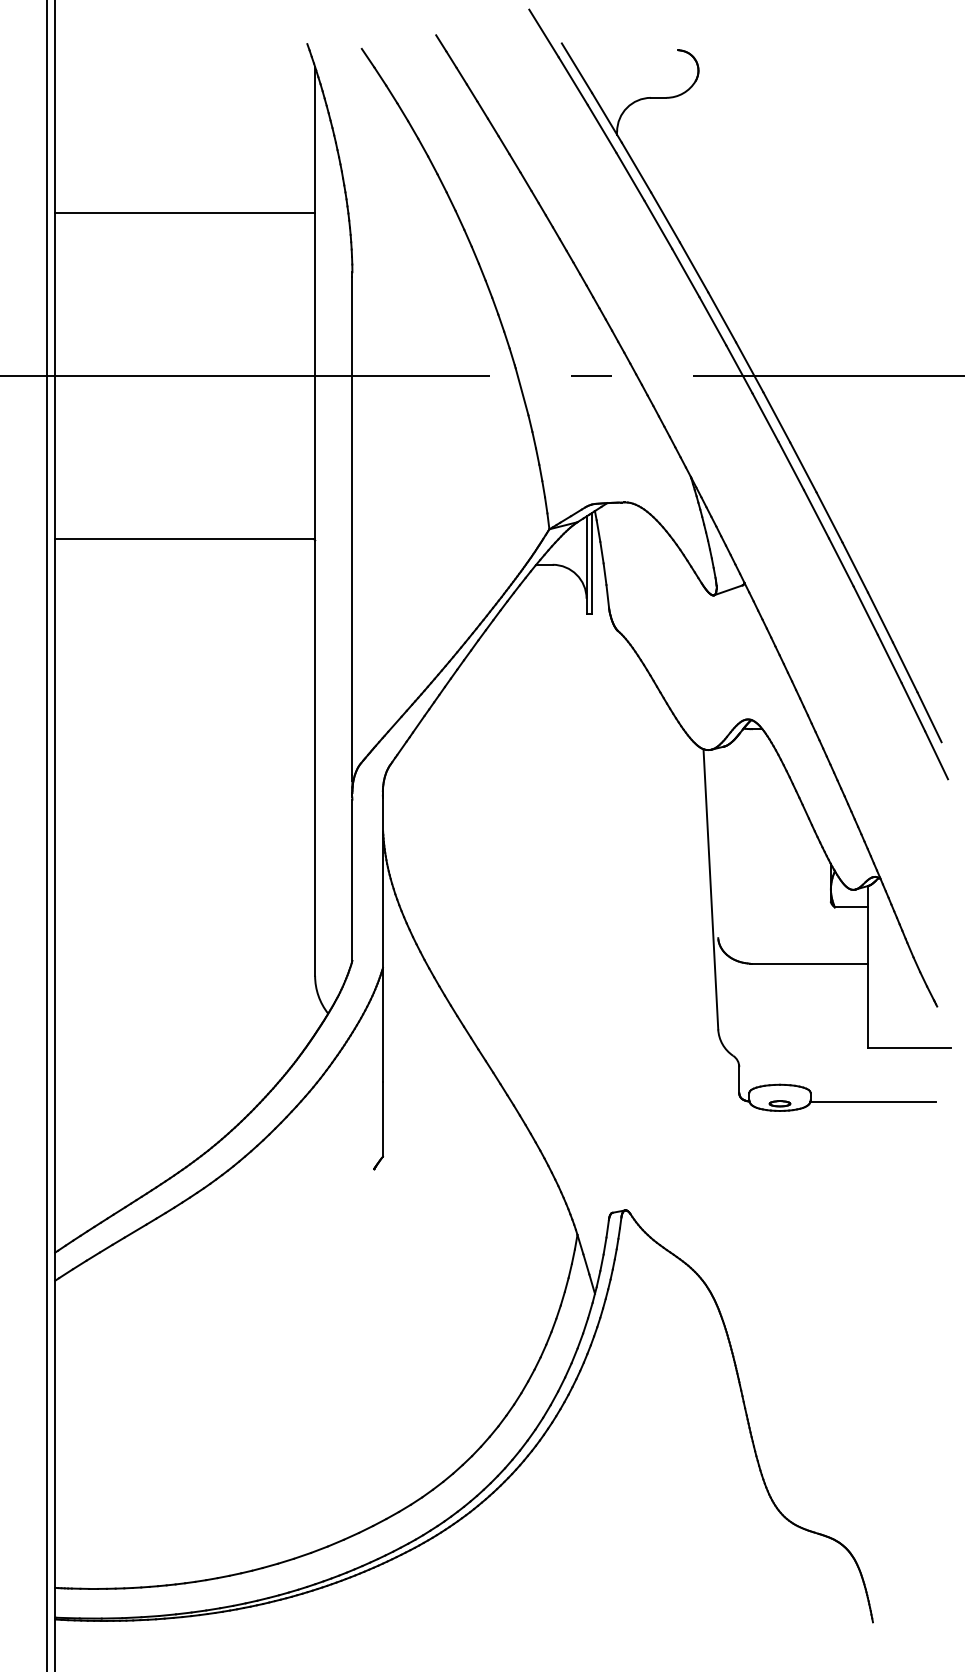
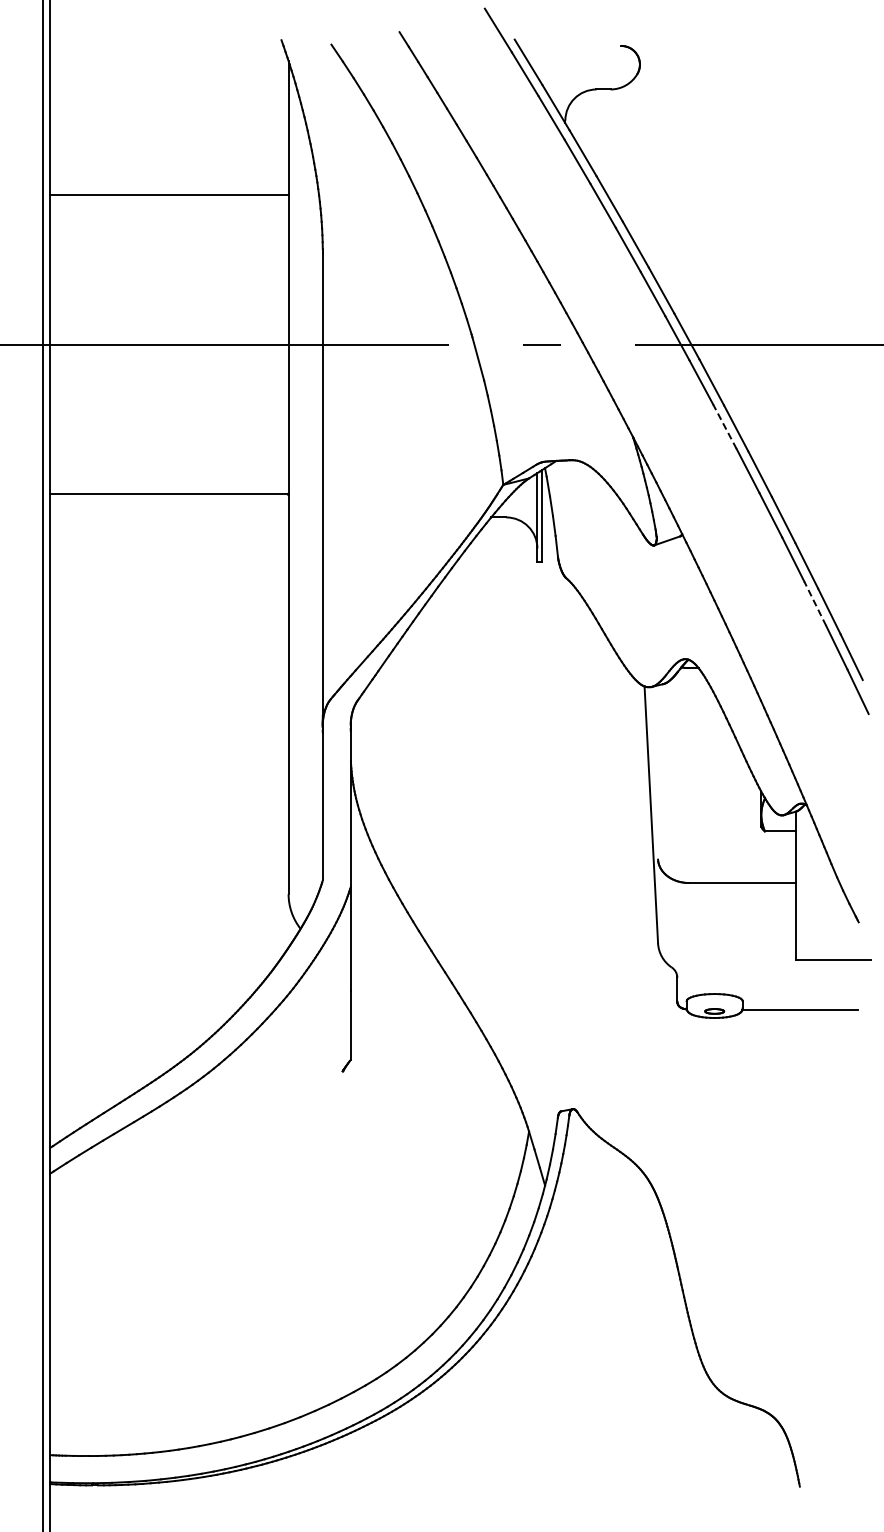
line: (790, 465) -> (724, 426), solid -> dashed
line: (890, 658) -> (815, 603), solid -> dashed

